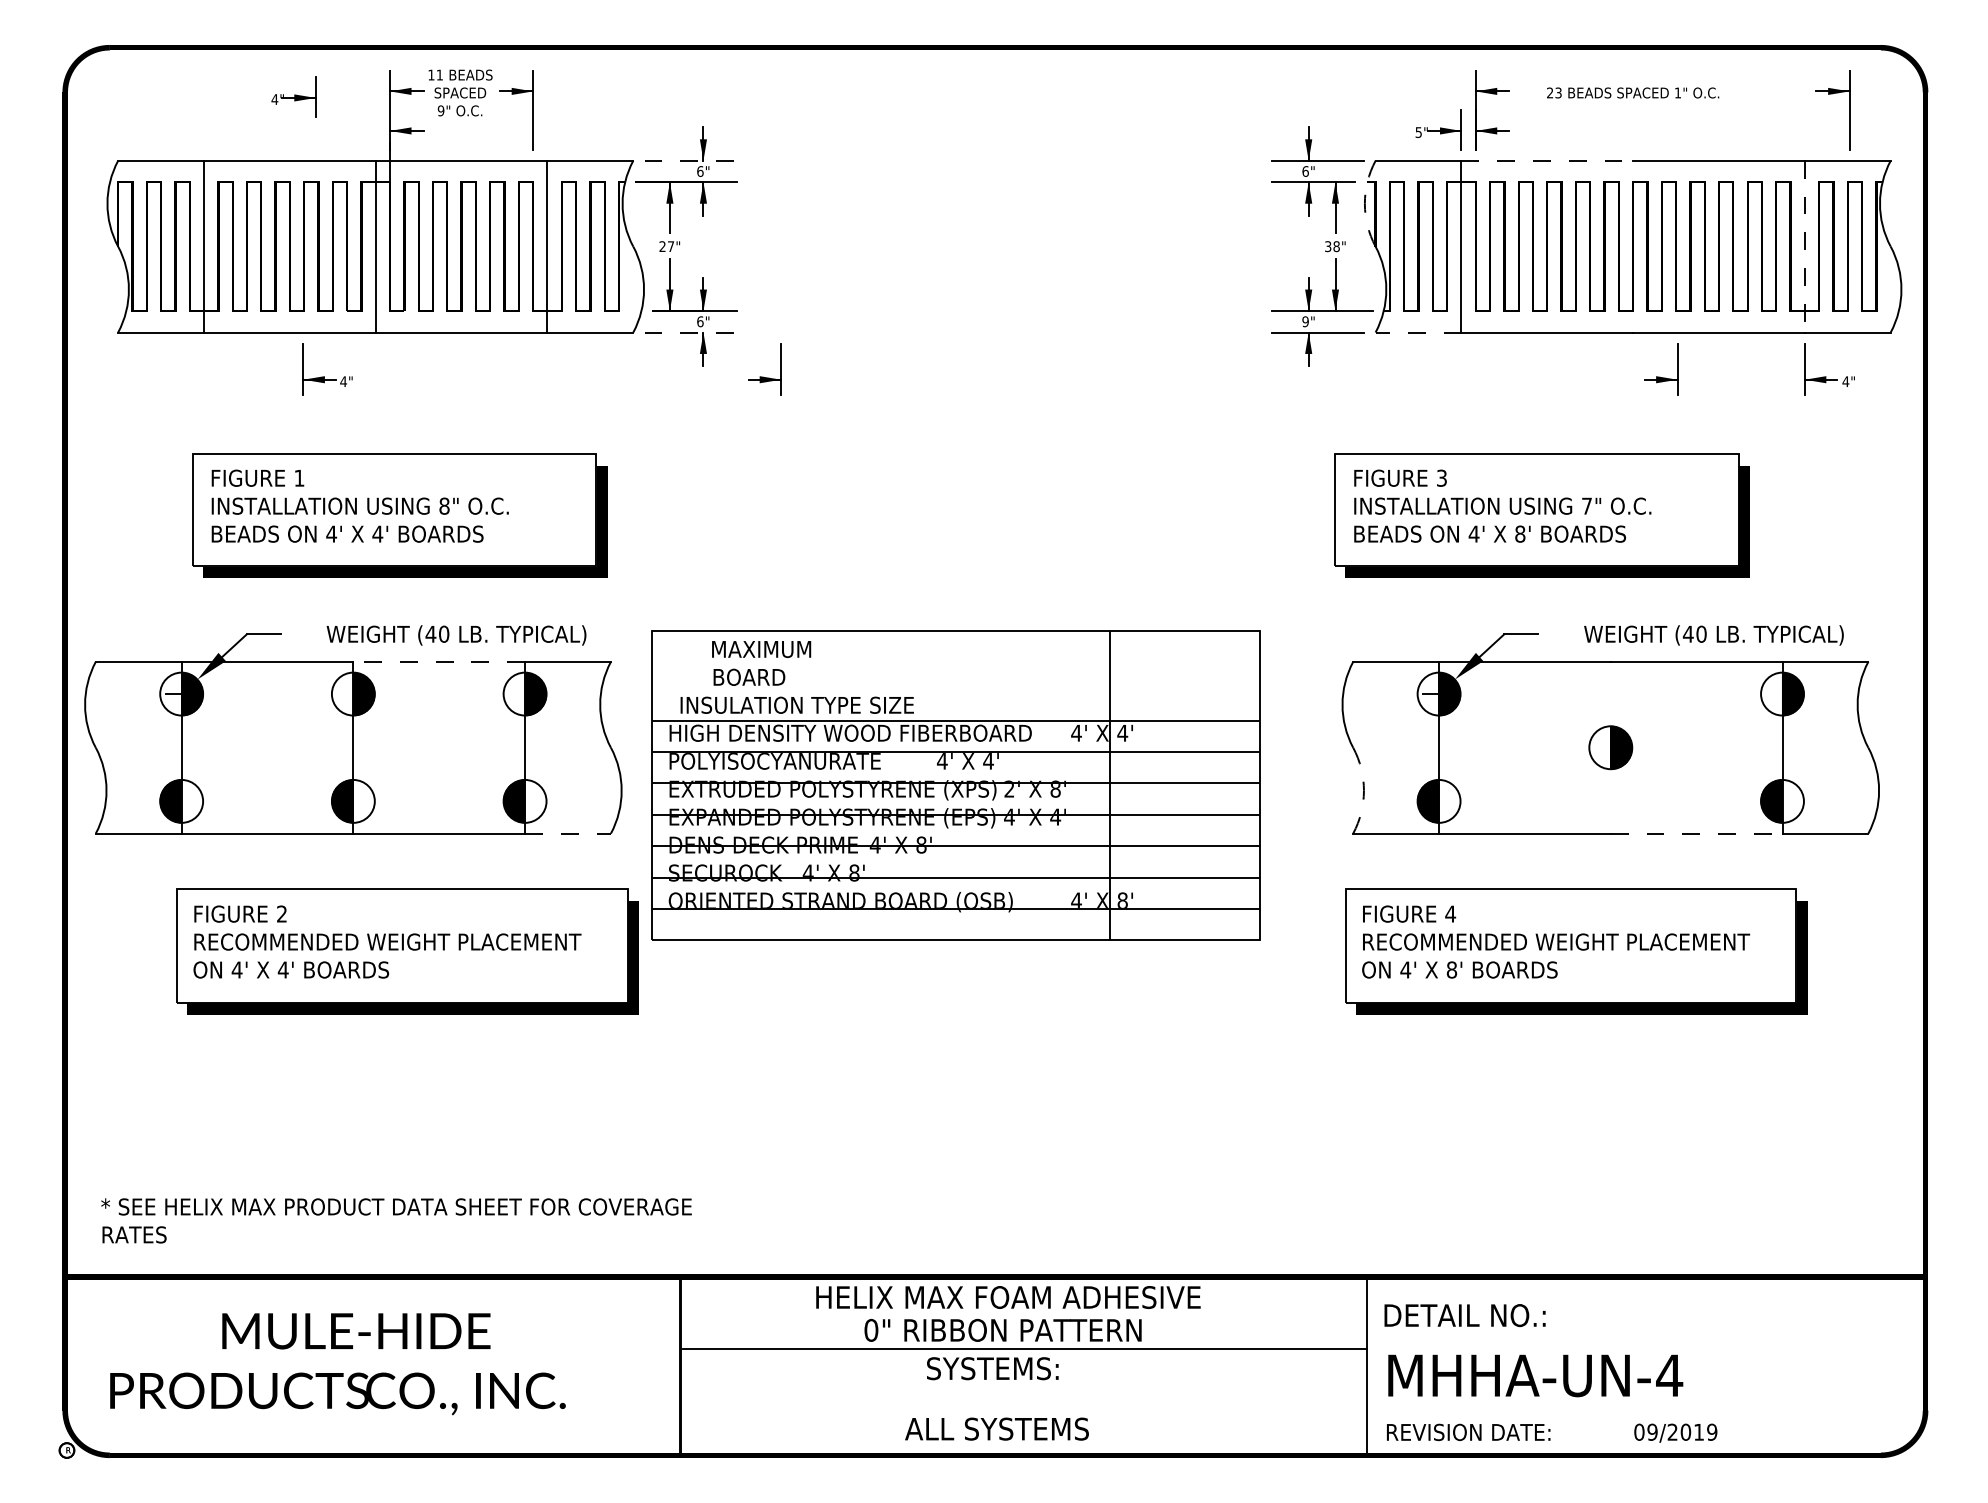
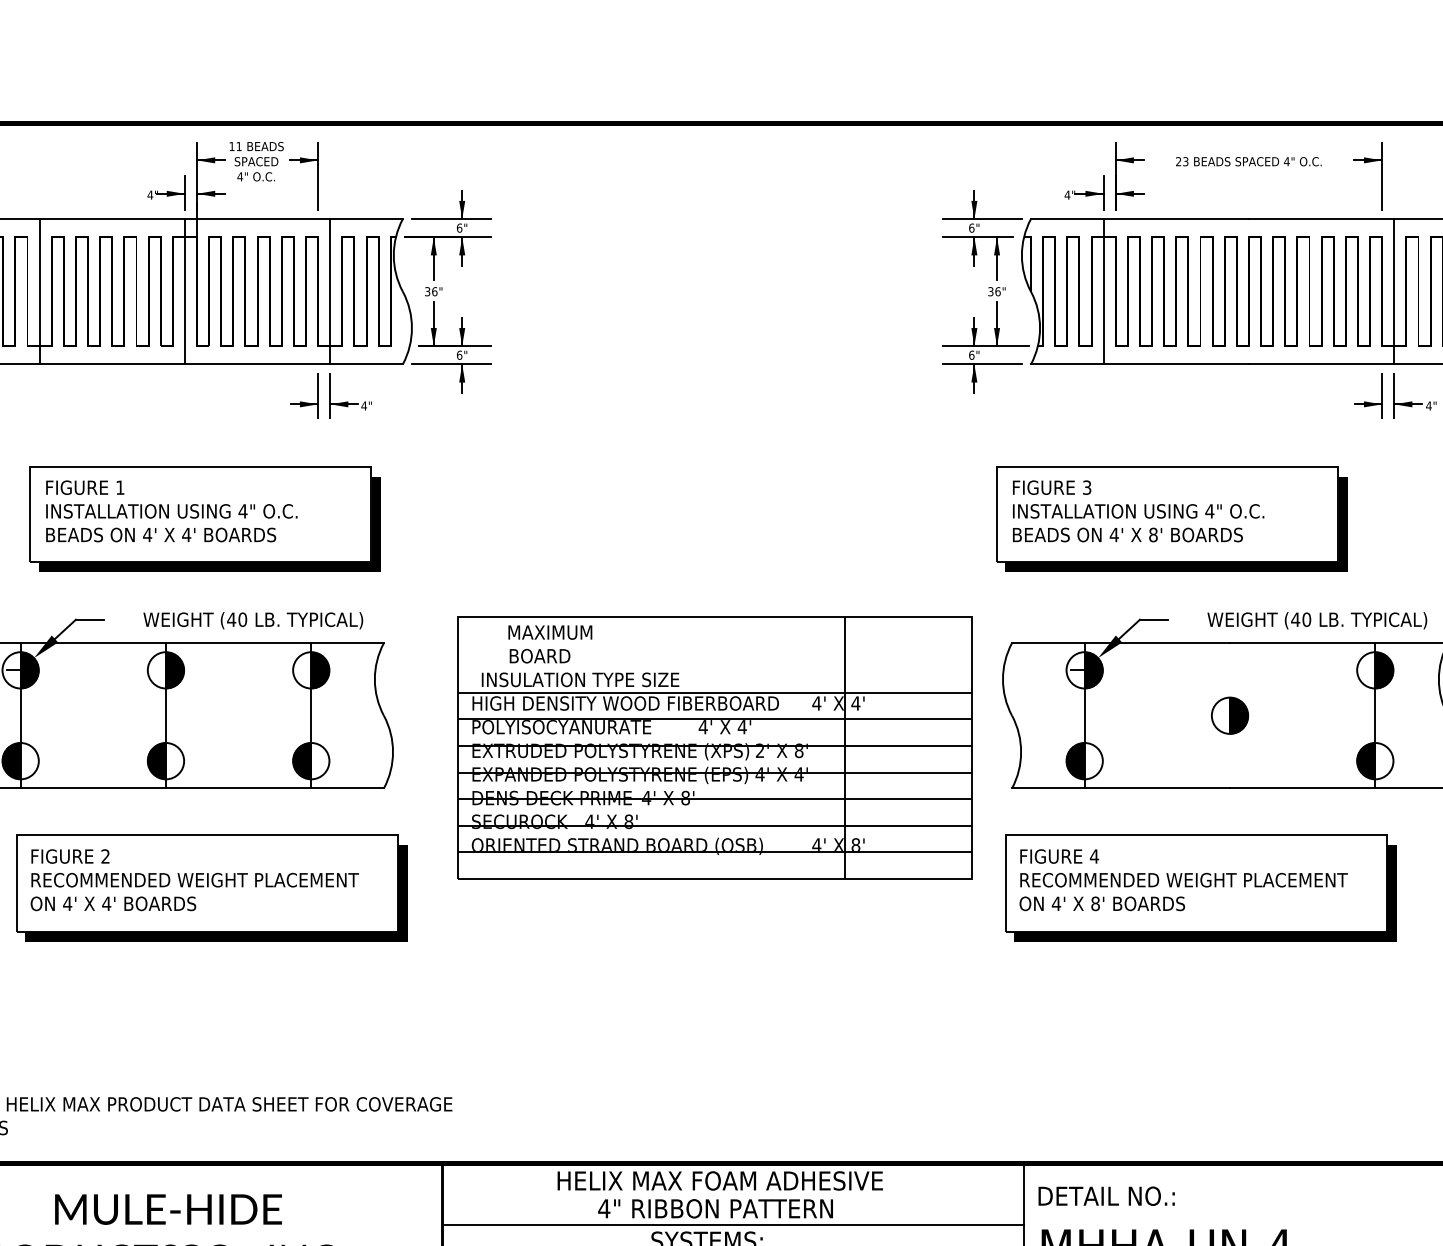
text: (1677, 92) -> (1286, 161), 1" -> 4"
part: (1832, 94) -> (1367, 162), moved
part: (293, 96) -> (166, 192), moved
text: (440, 110) -> (239, 176), 9" -> 4"
text: (1418, 132) -> (1067, 195), 5" -> 4"
line: (691, 160) -> (452, 218), dashed -> solid
line: (1547, 160) -> (1176, 218), dashed -> solid
arc: (1364, 203) -> (1021, 255), dashed -> solid
text: (666, 246) -> (430, 291), 27" -> 36"
text: (1336, 246) -> (997, 291), 38" -> 36"
line: (1804, 246) -> (1393, 291), dashed -> solid
text: (1305, 321) -> (971, 355), 9" -> 6"
line: (691, 332) -> (452, 364), dashed -> solid
line: (1418, 332) -> (1067, 364), dashed -> solid
part: (324, 376) -> (348, 401), moved
part: (763, 376) -> (303, 401), moved
part: (1659, 376) -> (1366, 401), moved
text: (444, 505) -> (243, 510), 8" -> 4"
text: (1586, 505) -> (1209, 510), 7" -> 4"
line: (439, 661) -> (238, 642), dashed -> solid
part: (955, 785) -> (714, 747), moved
arc: (1363, 790) -> (1020, 751), dashed -> solid
line: (568, 833) -> (348, 788), dashed -> solid
line: (1696, 833) -> (1302, 788), dashed -> solid
text: (871, 1329) -> (604, 1208), 0" -> 4"

